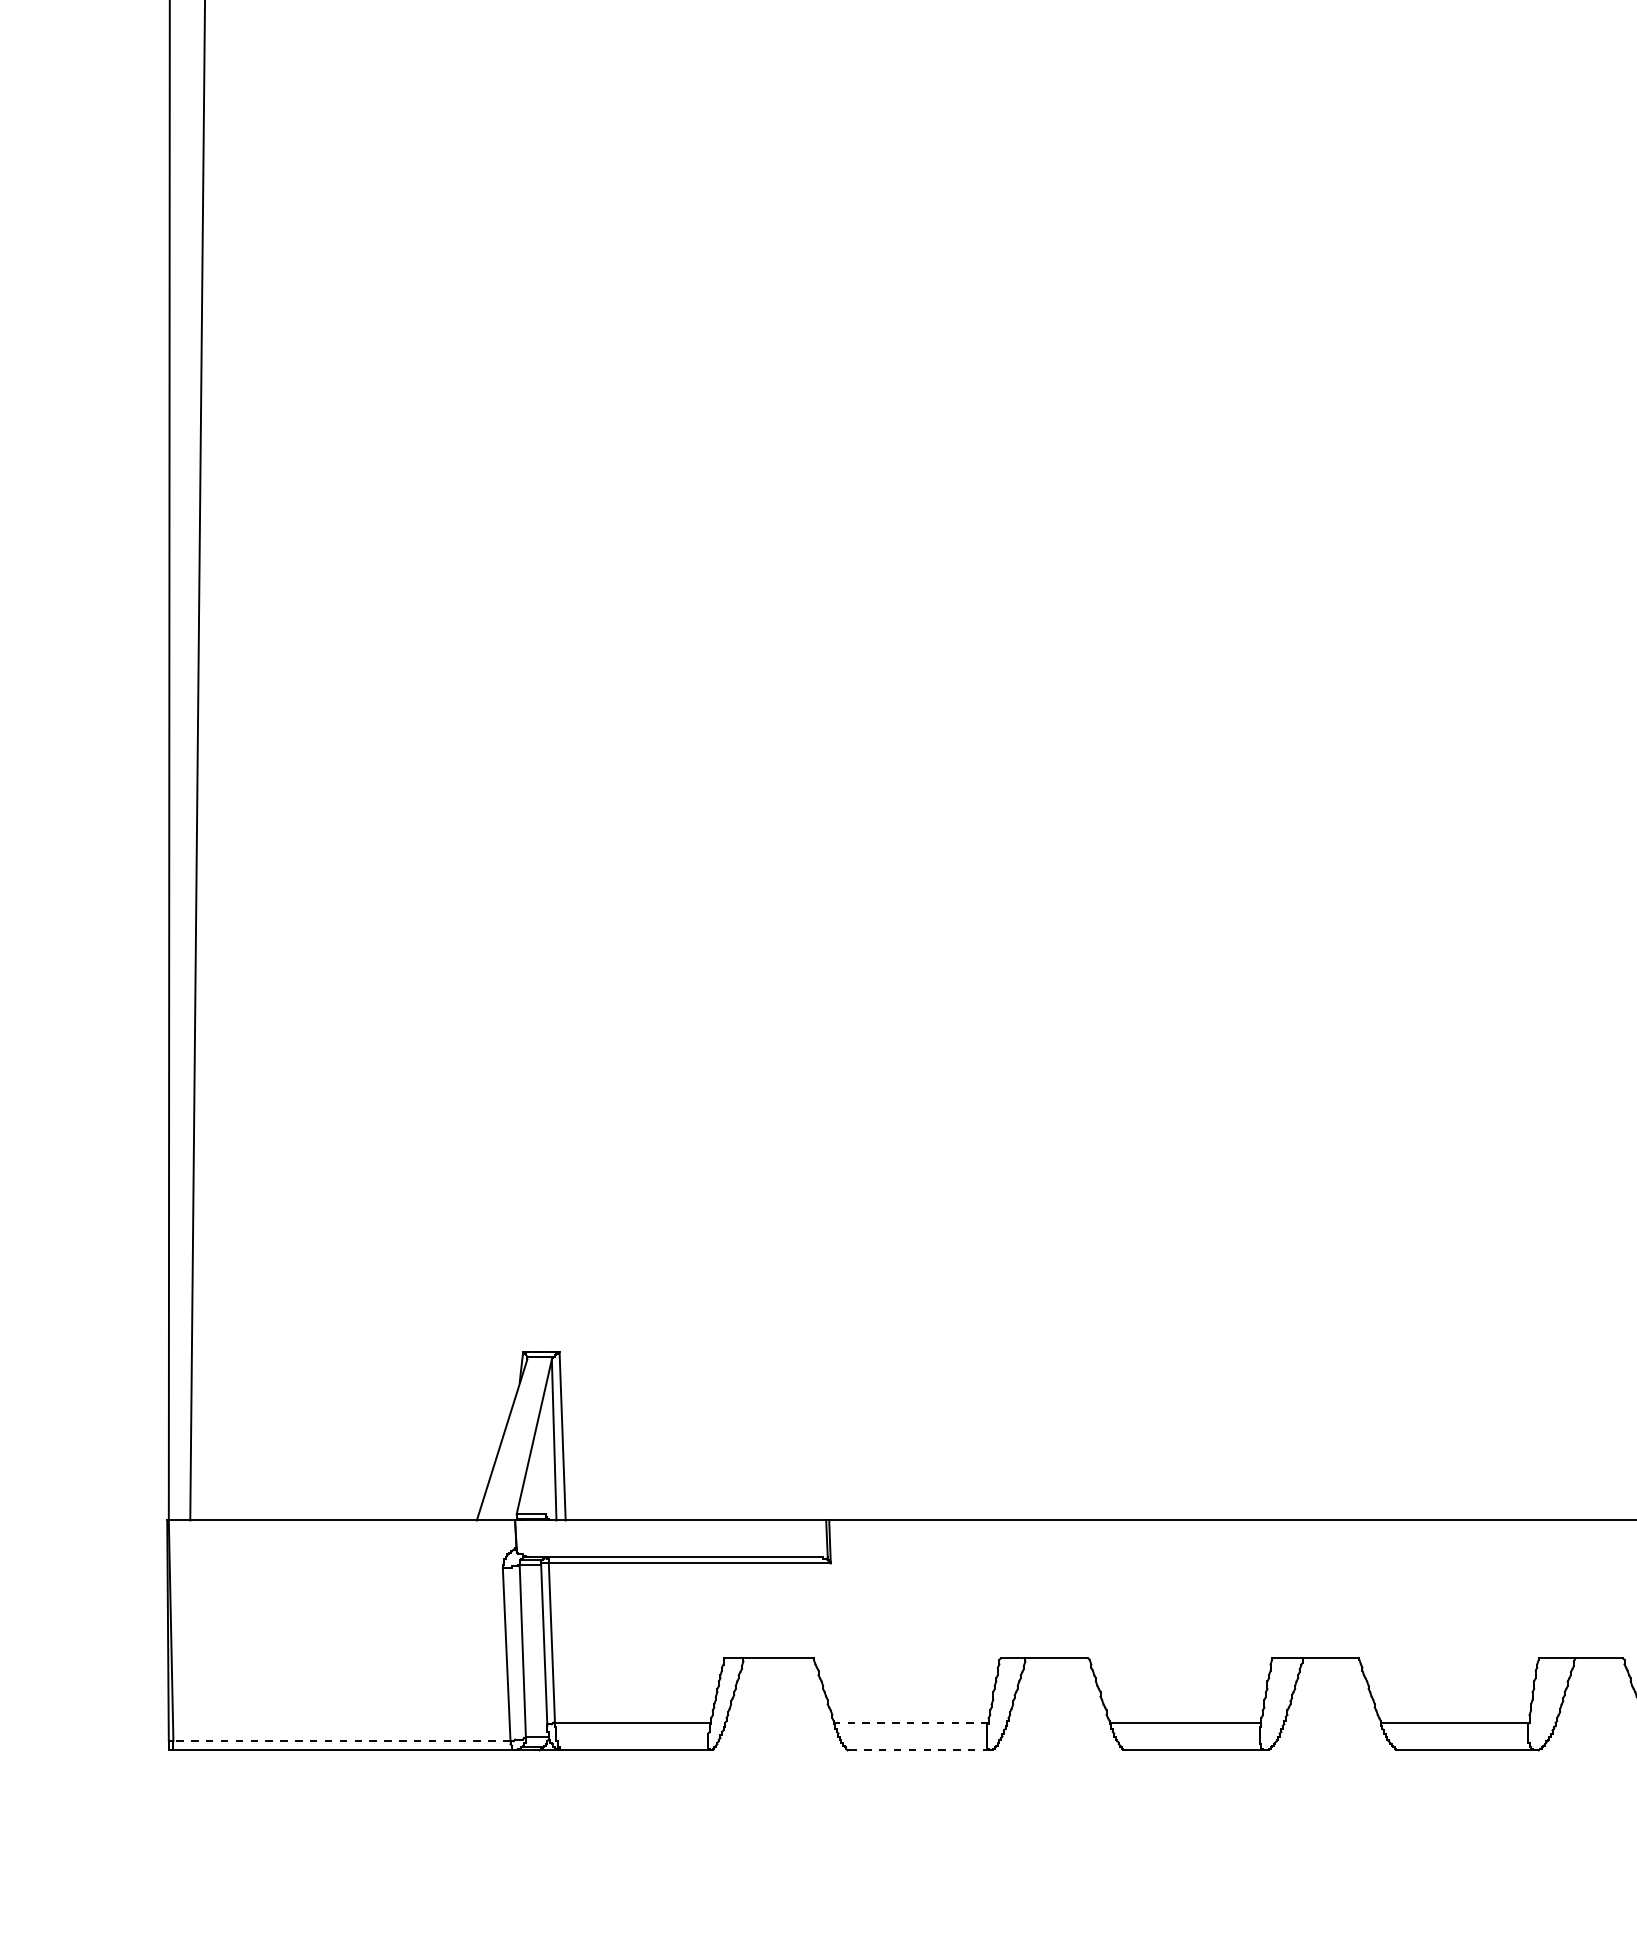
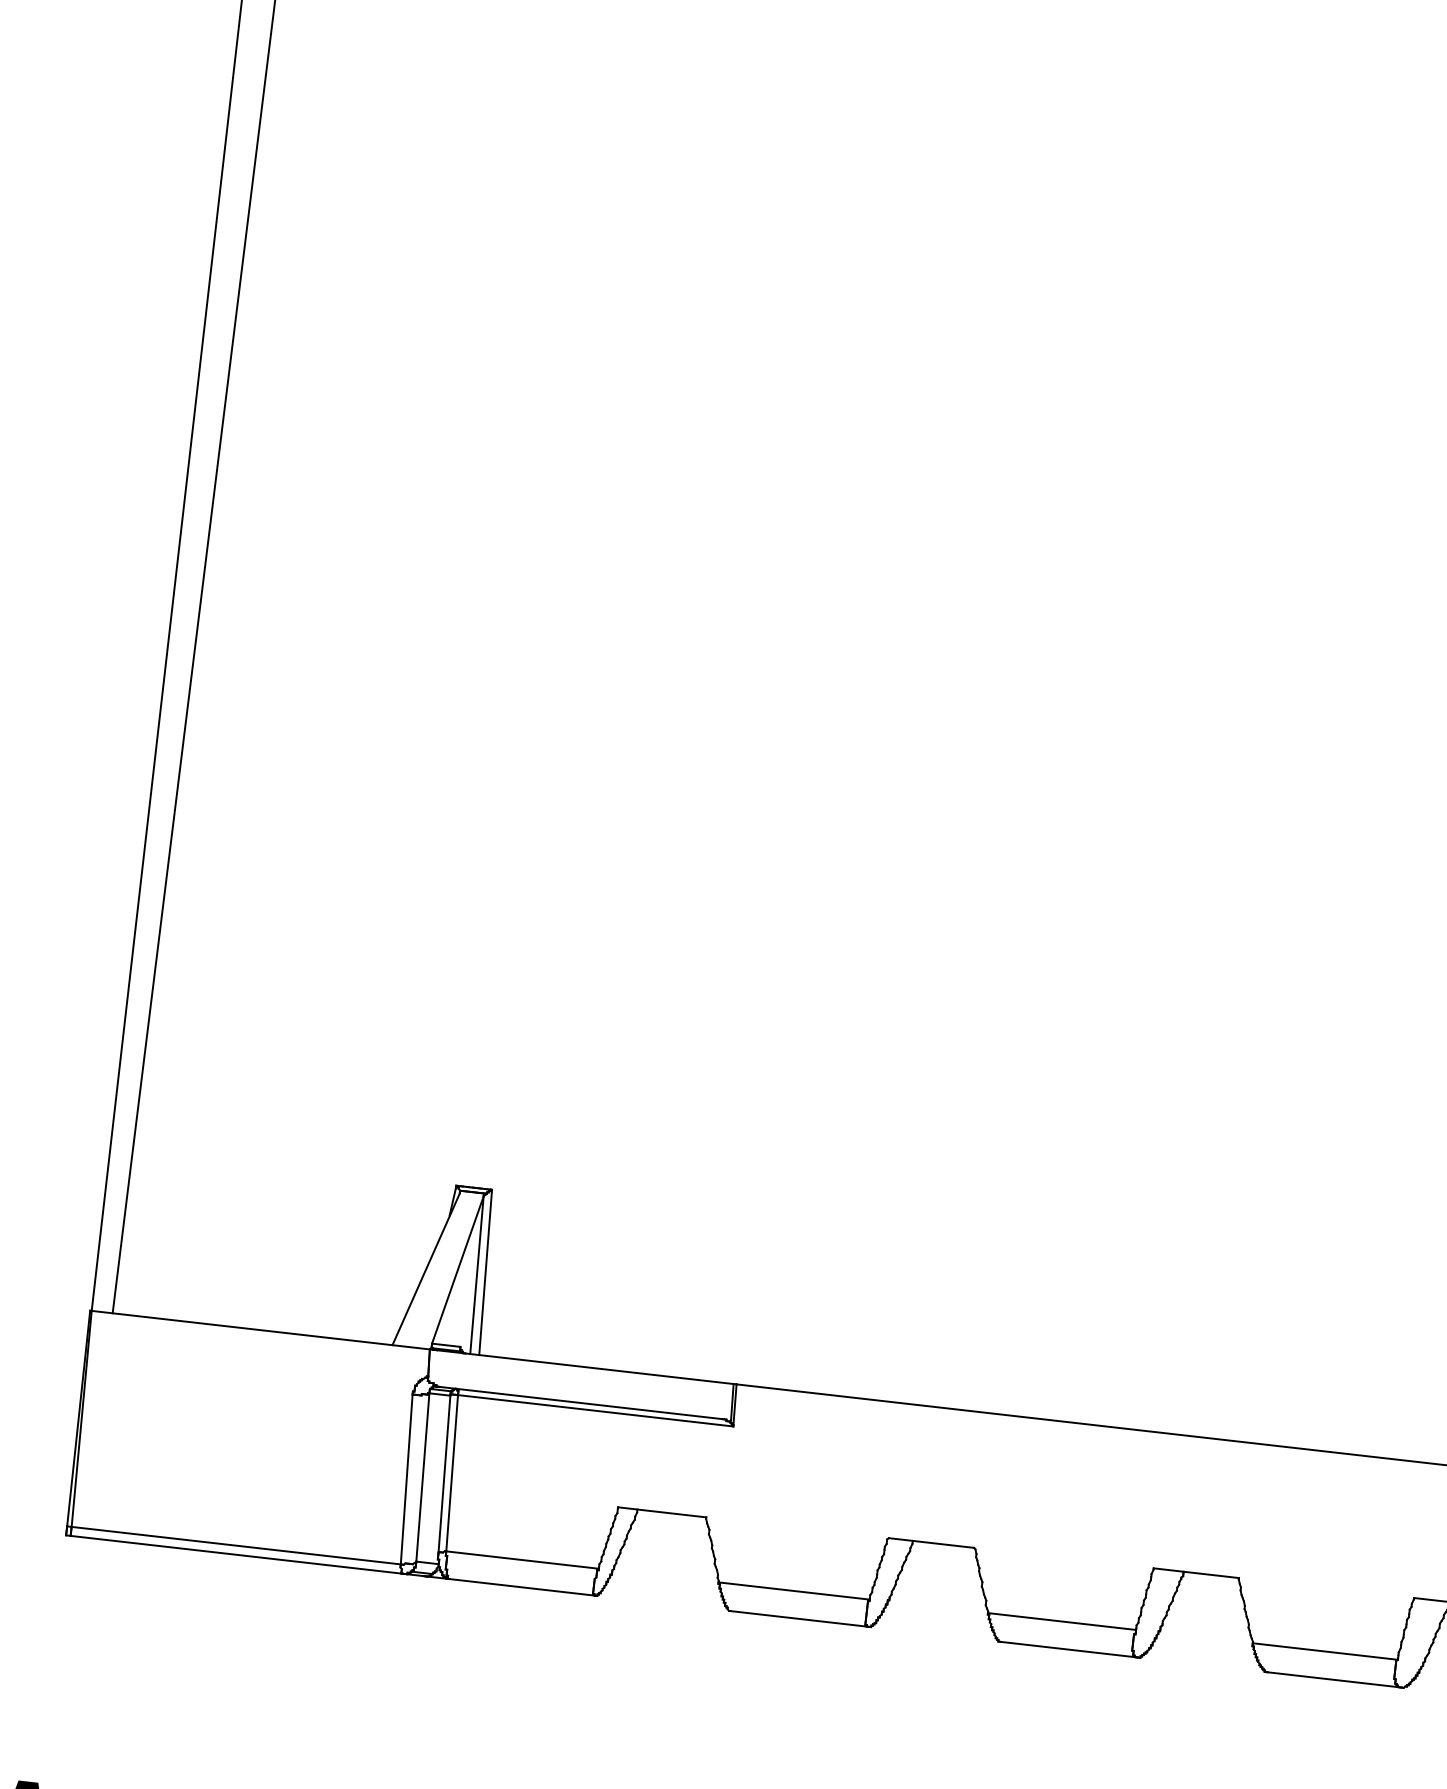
line: (910, 1722) -> (793, 1590), dashed -> solid
line: (341, 1741) -> (235, 1545), dashed -> solid
line: (920, 1750) -> (800, 1619), dashed -> solid

